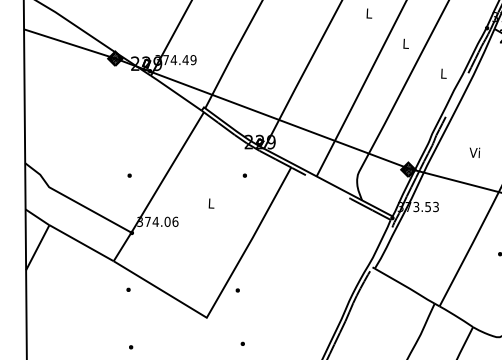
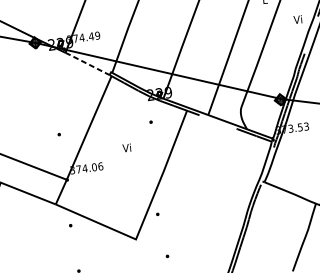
text: (443, 73) -> (298, 19), L -> Vi
line: (175, 92) -> (86, 63), solid -> dashed
text: (210, 203) -> (126, 148), L -> Vi

